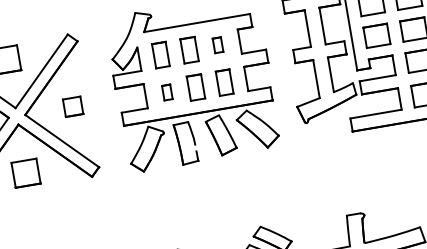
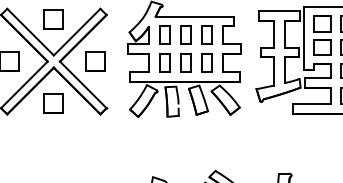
part: (216, 44) -> (206, 34), size x1.67
part: (166, 92) -> (164, 62), size x1.67
part: (73, 106) -> (95, 61), size x1.43

